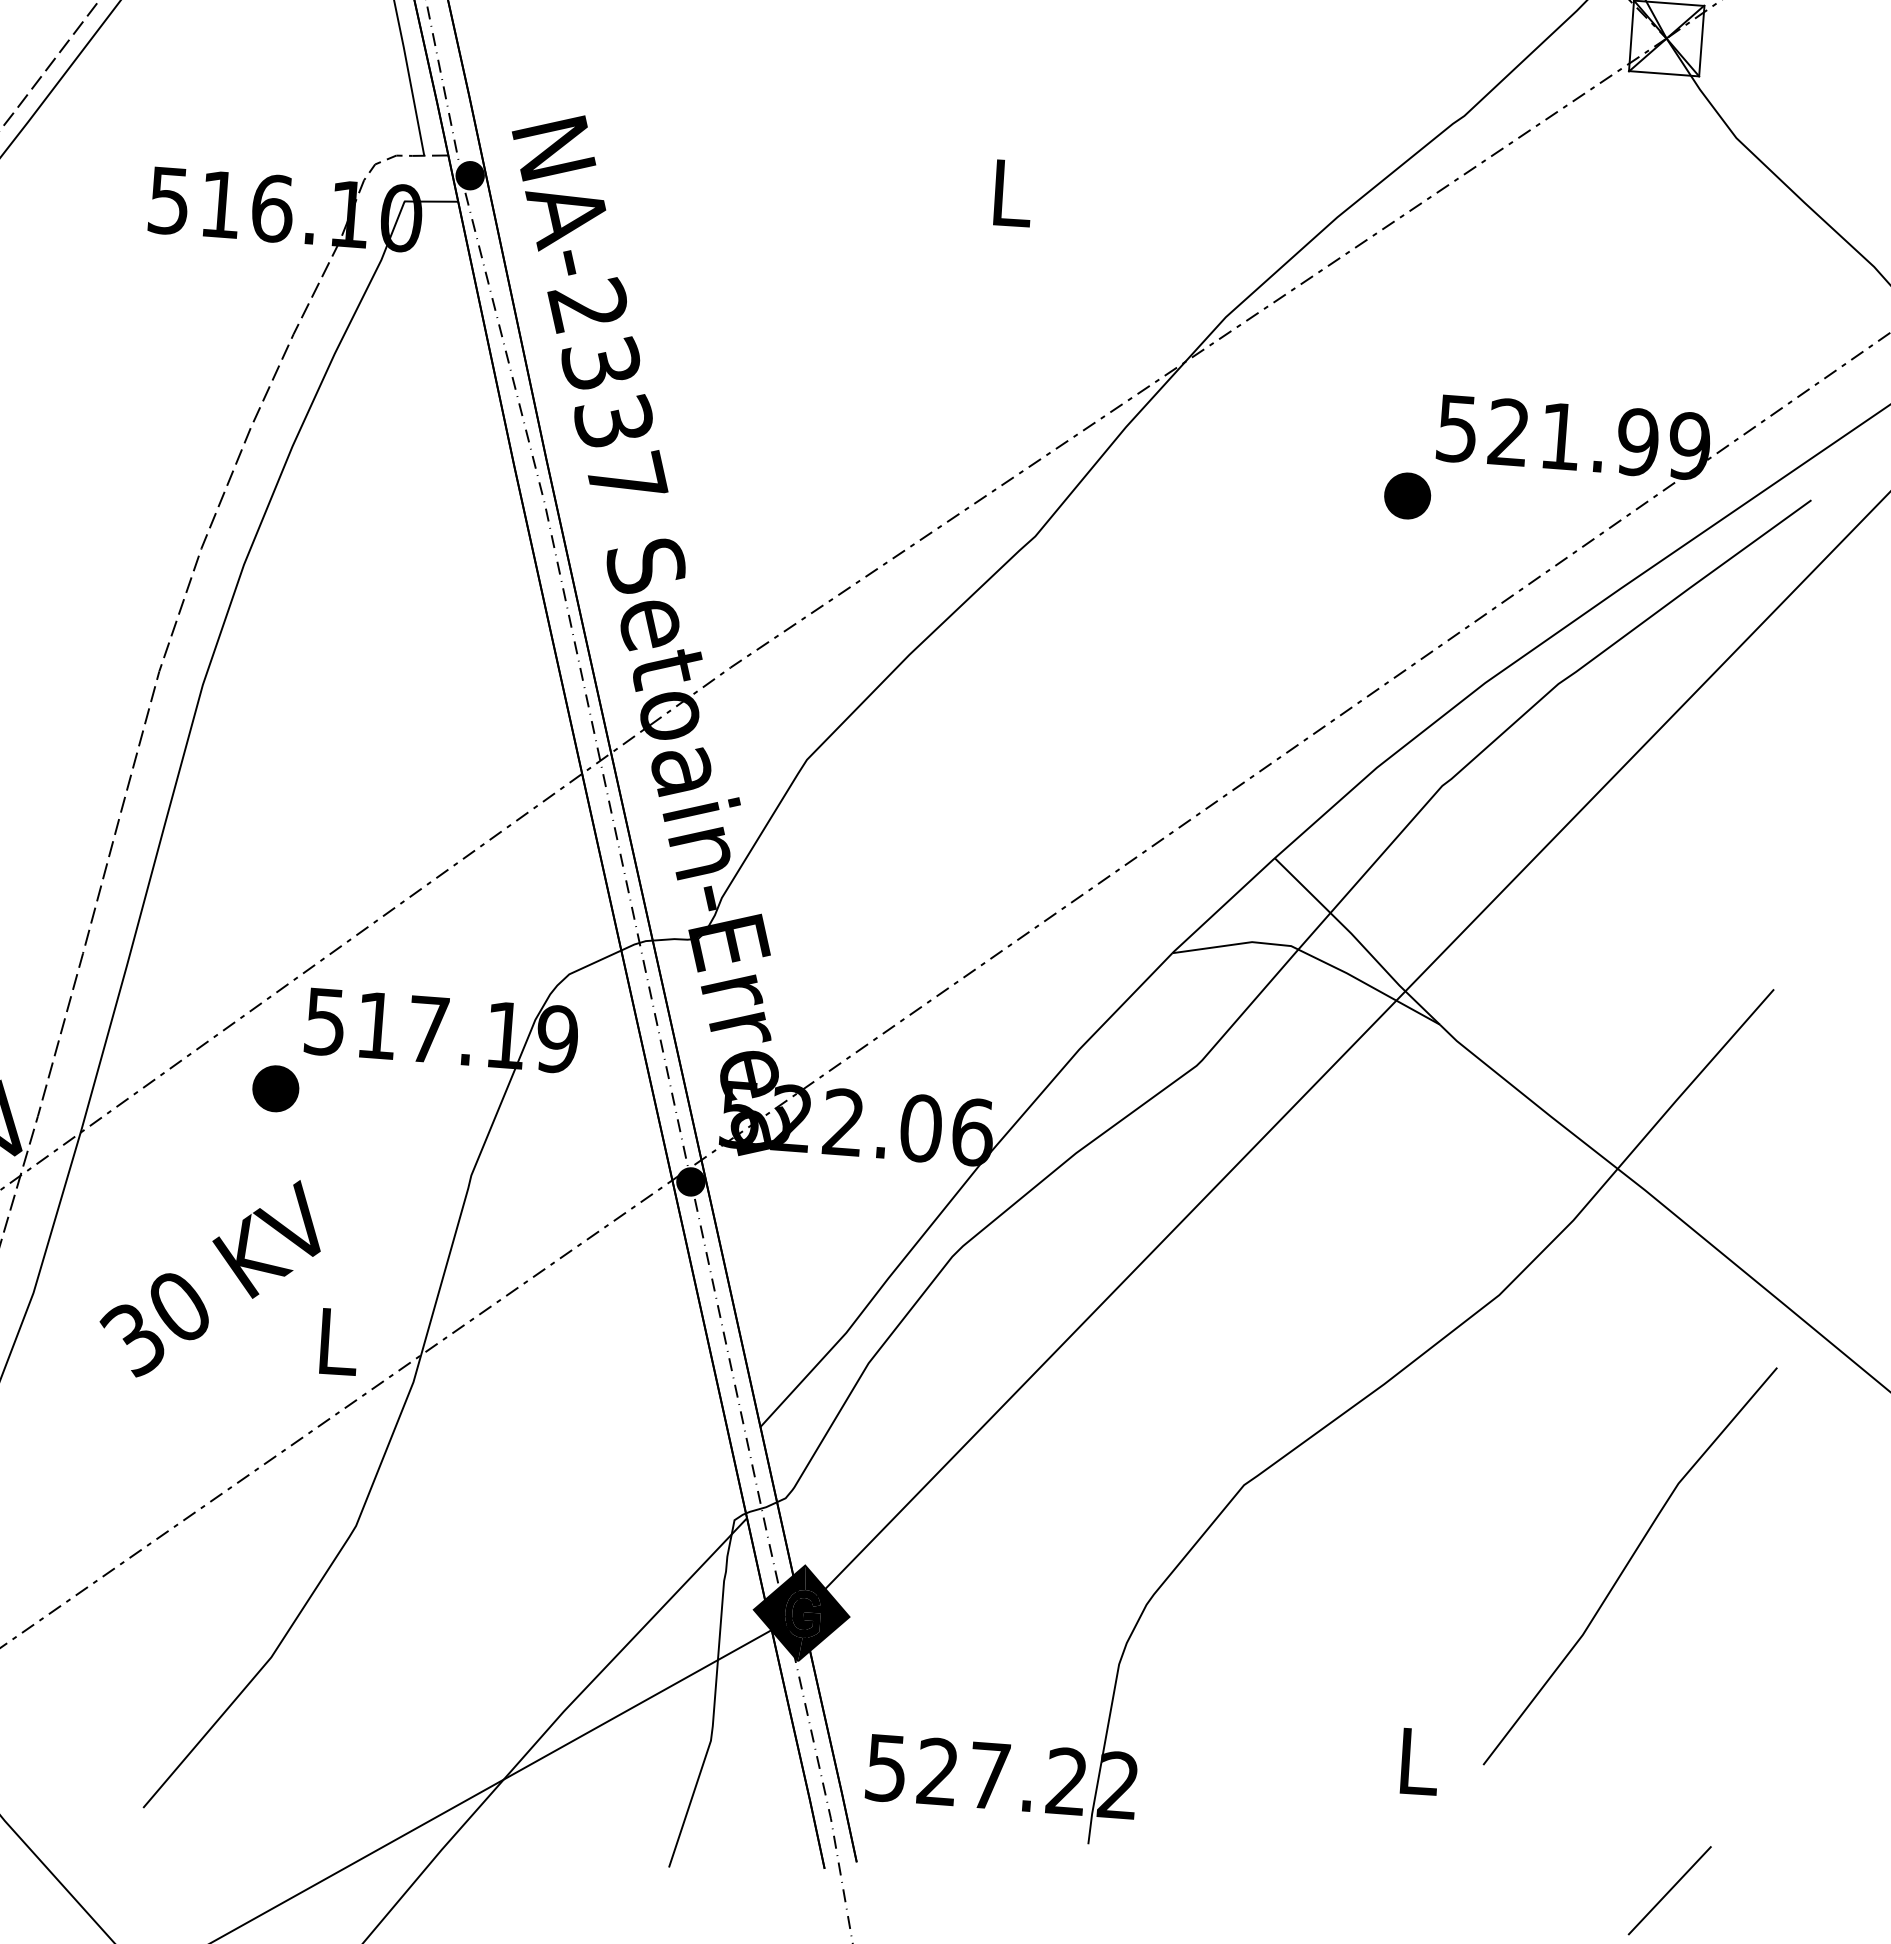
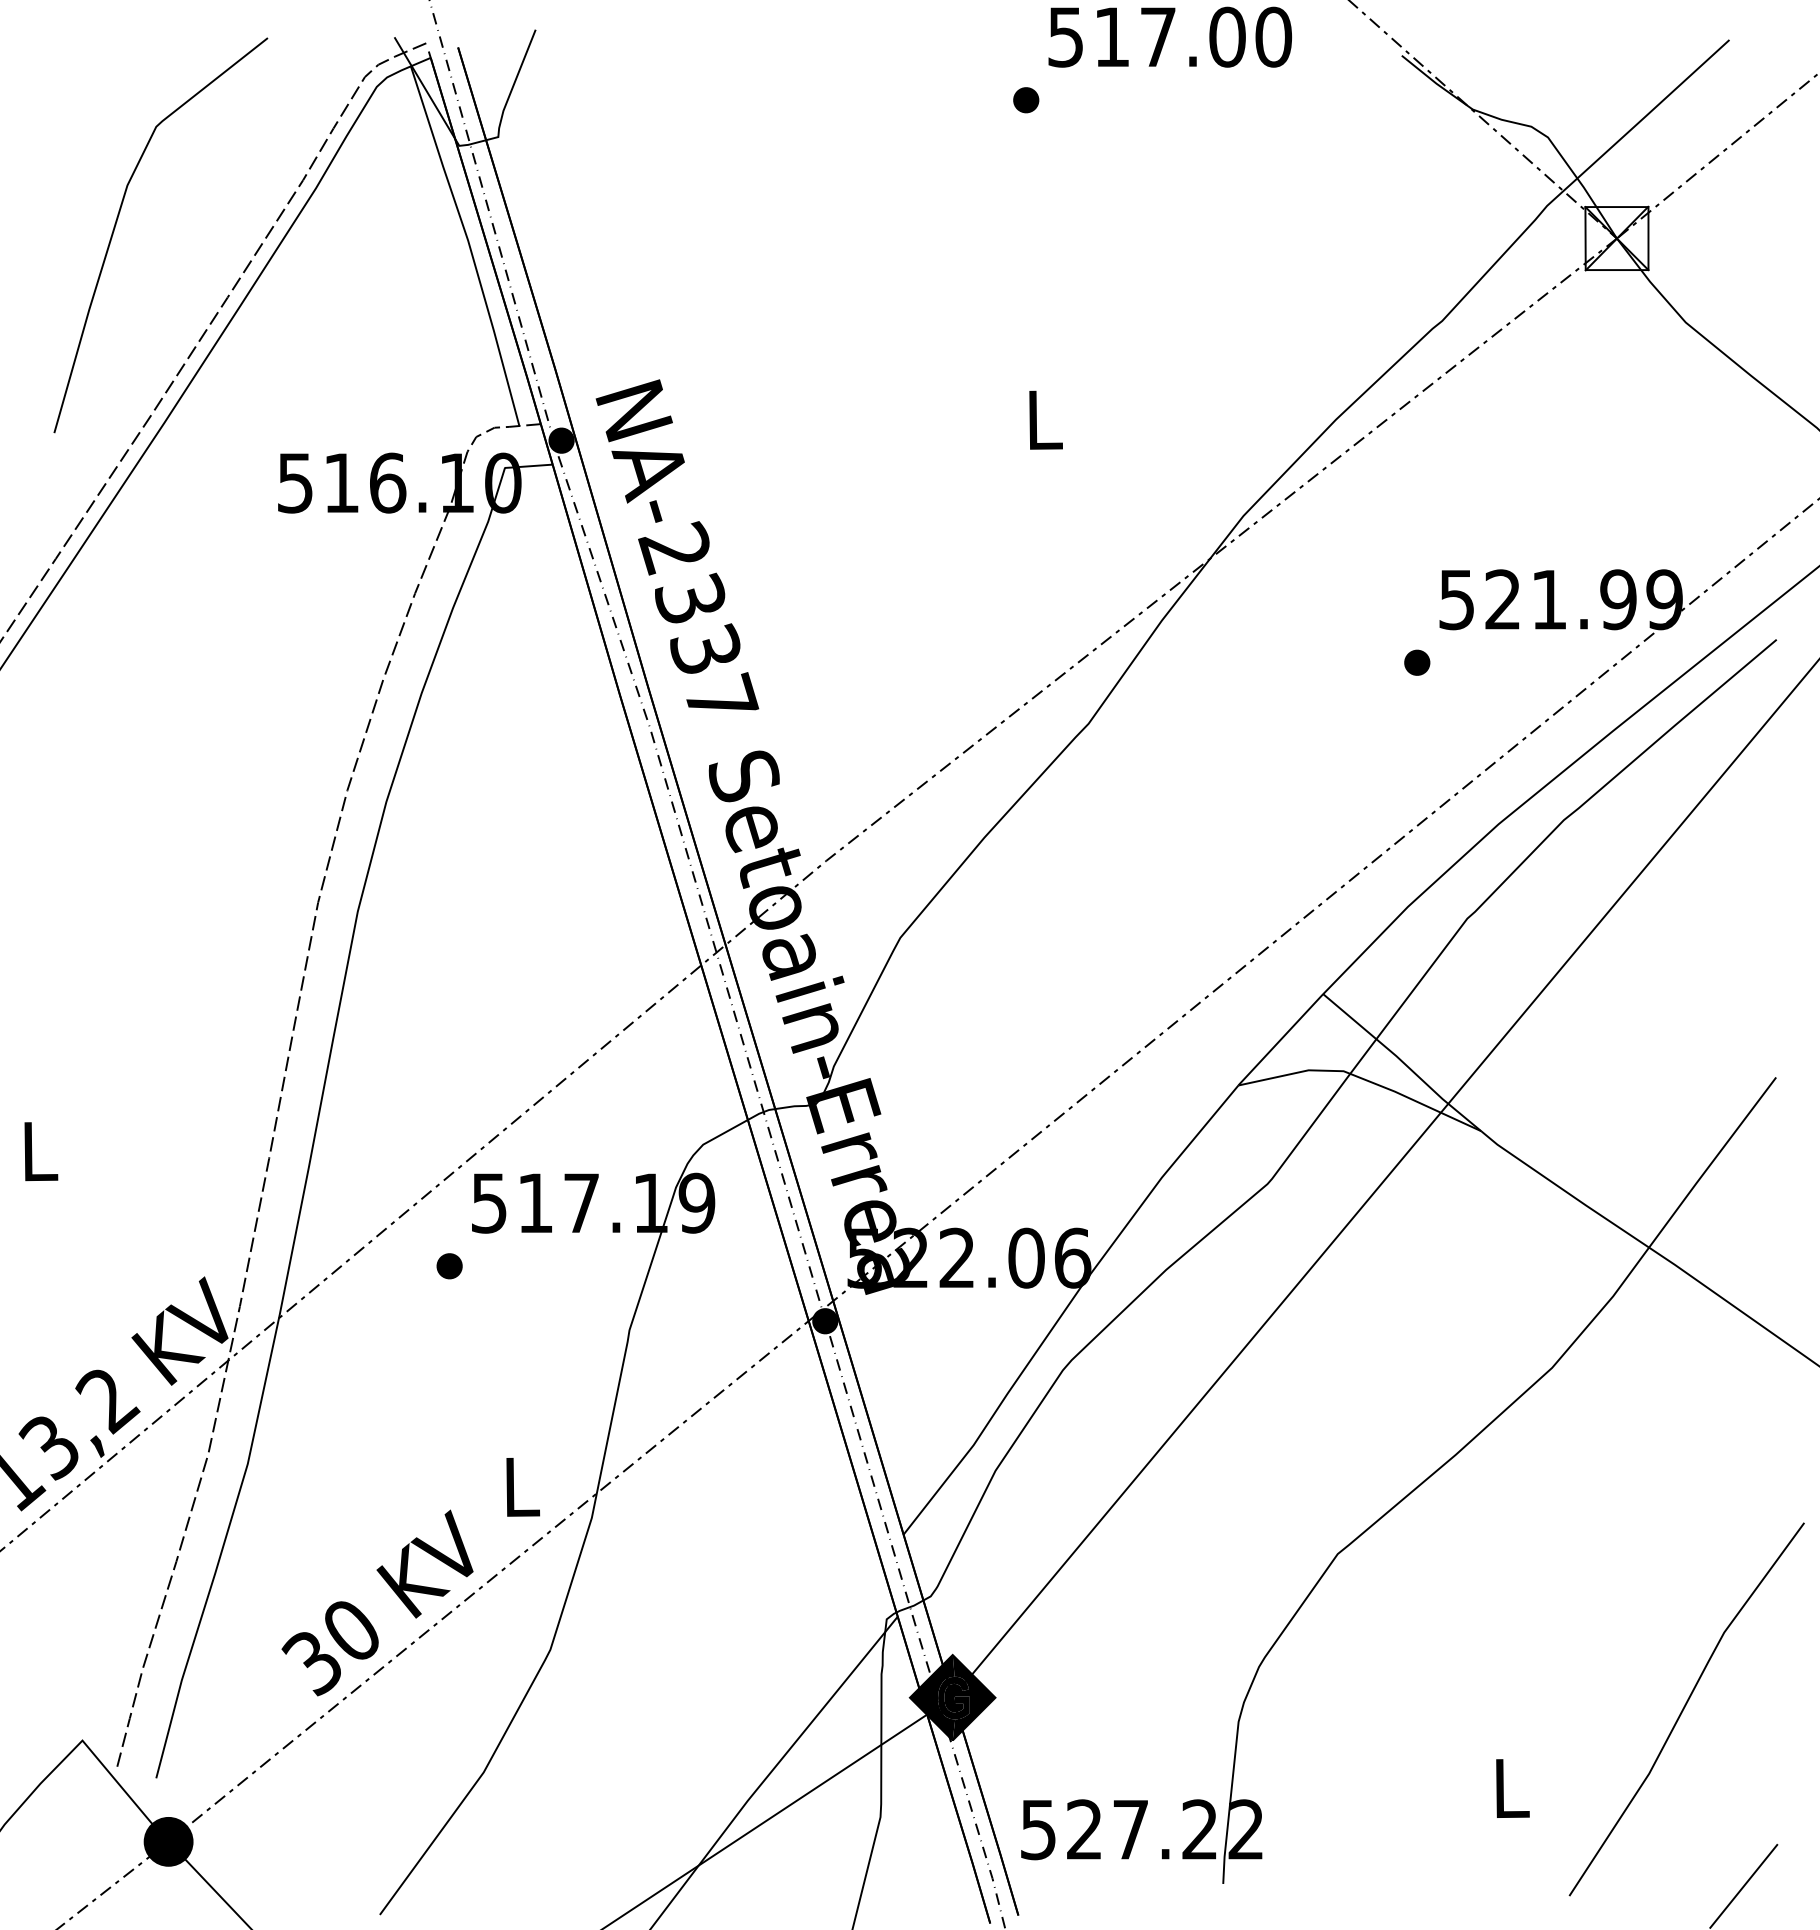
part: (1408, 495) -> (1417, 662), size x0.62
part: (275, 1089) -> (449, 1266), size x0.62
text: (210, 1277) -> (377, 1602), moved
line: (1627, 1566) -> (1684, 1709), moved

